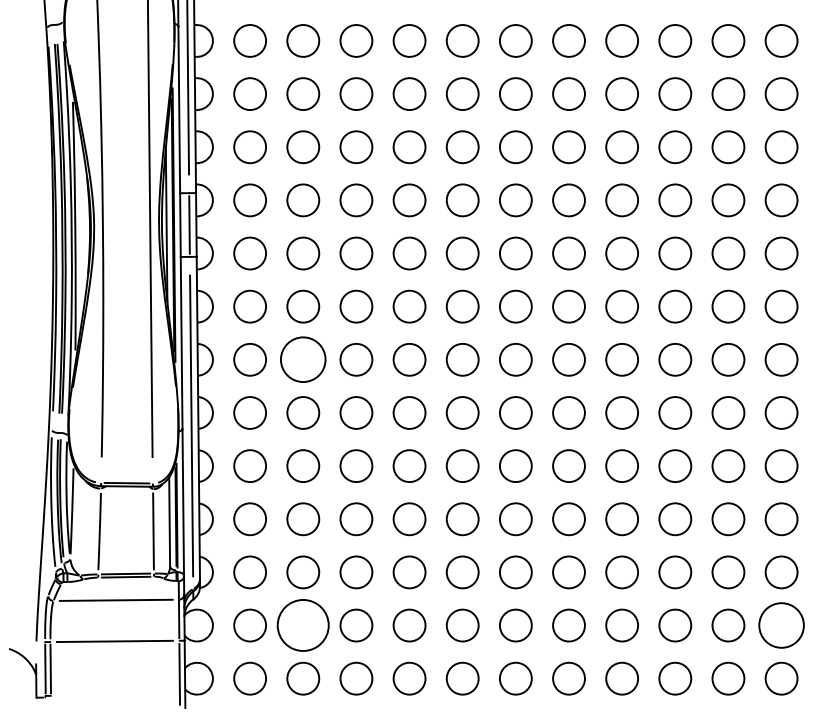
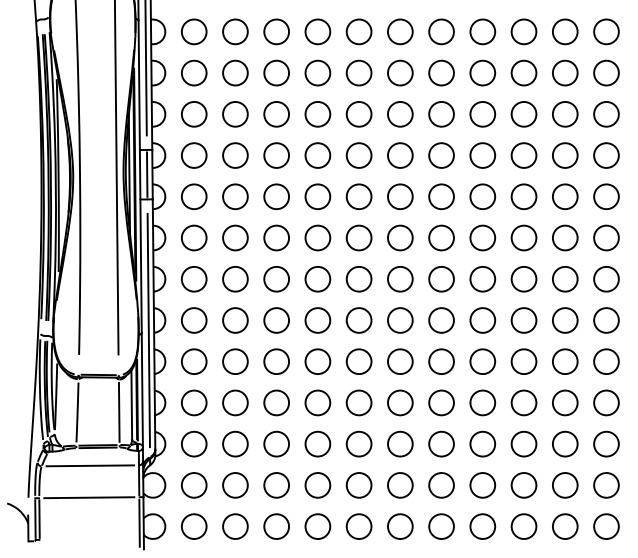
circle: (303, 360) -> (235, 279), size x0.71
circle: (303, 625) -> (235, 485), size x0.62
circle: (781, 625) -> (606, 485), size x0.71

